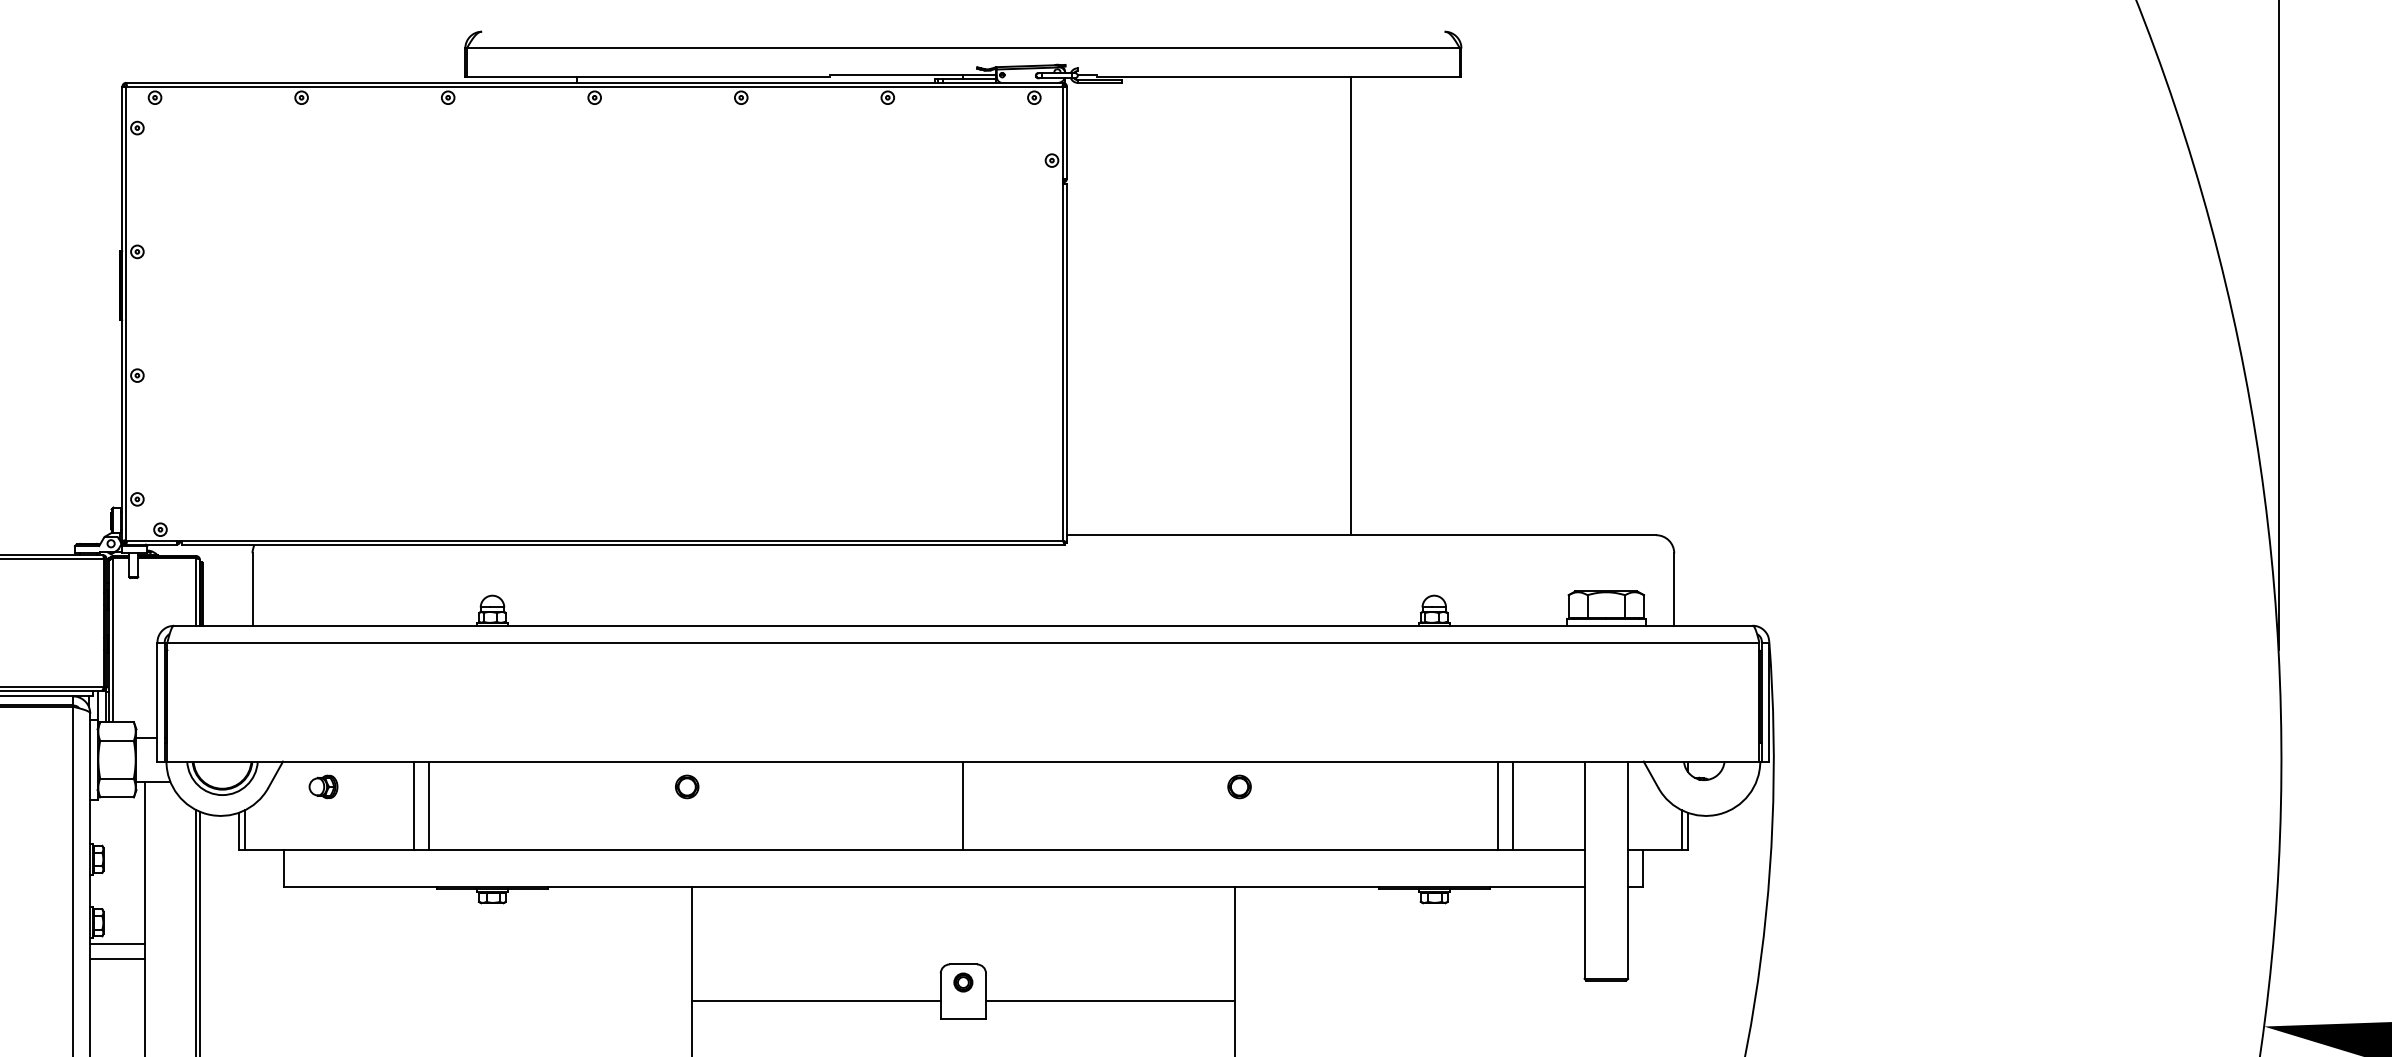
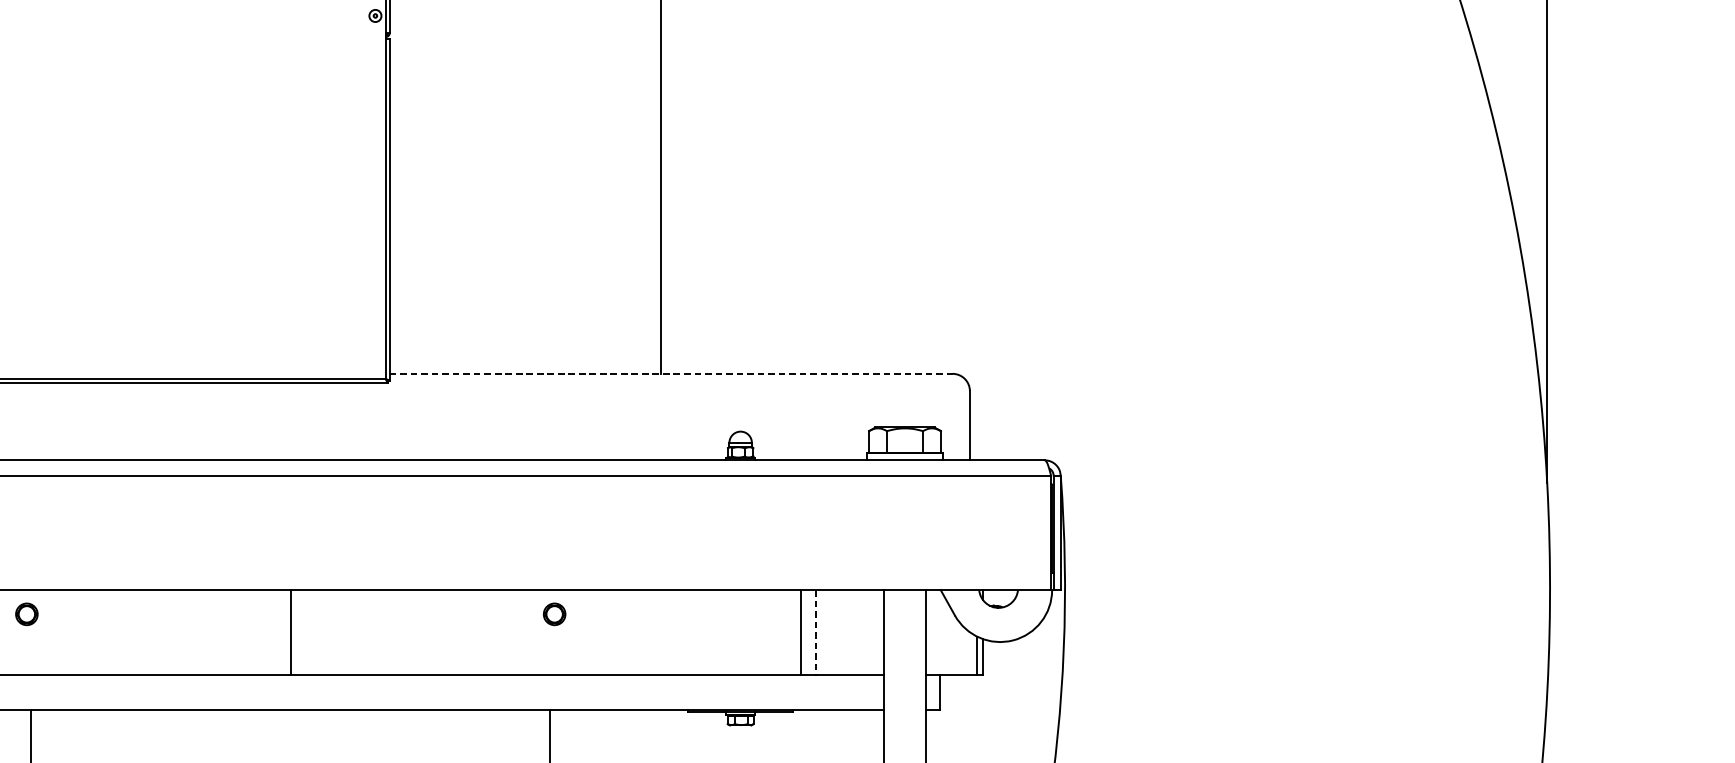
line: (1361, 535) -> (671, 374), solid -> dashed
line: (1513, 806) -> (816, 633), solid -> dashed

